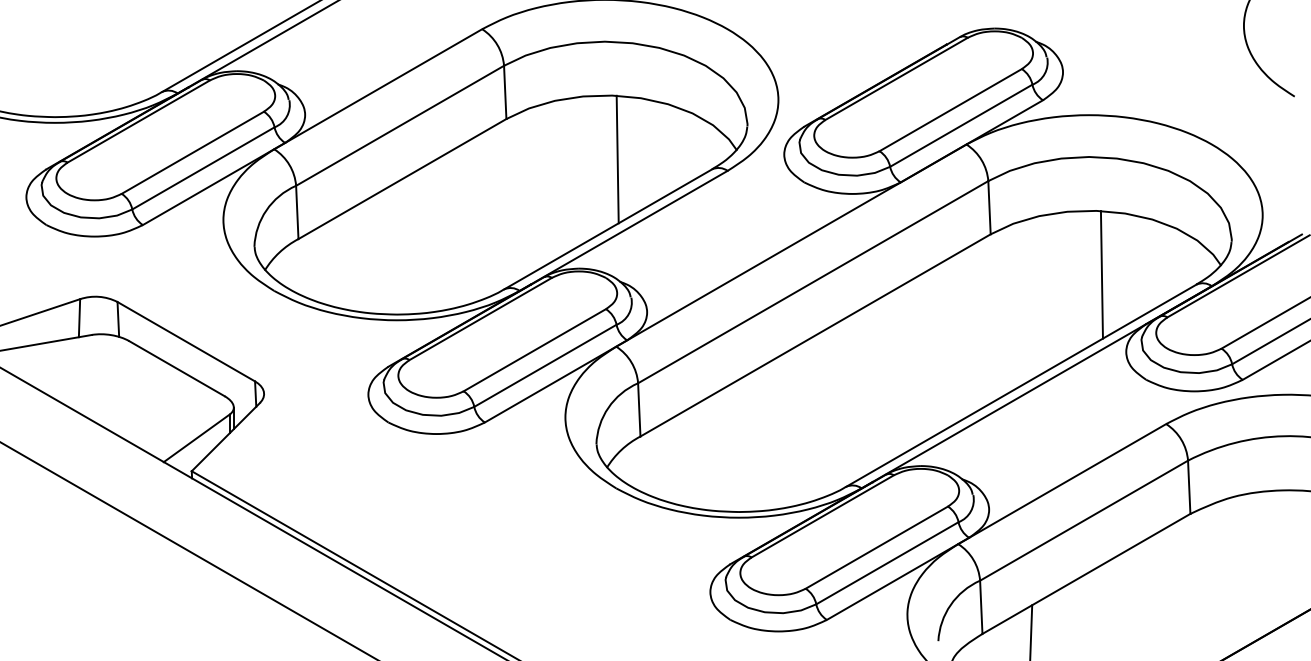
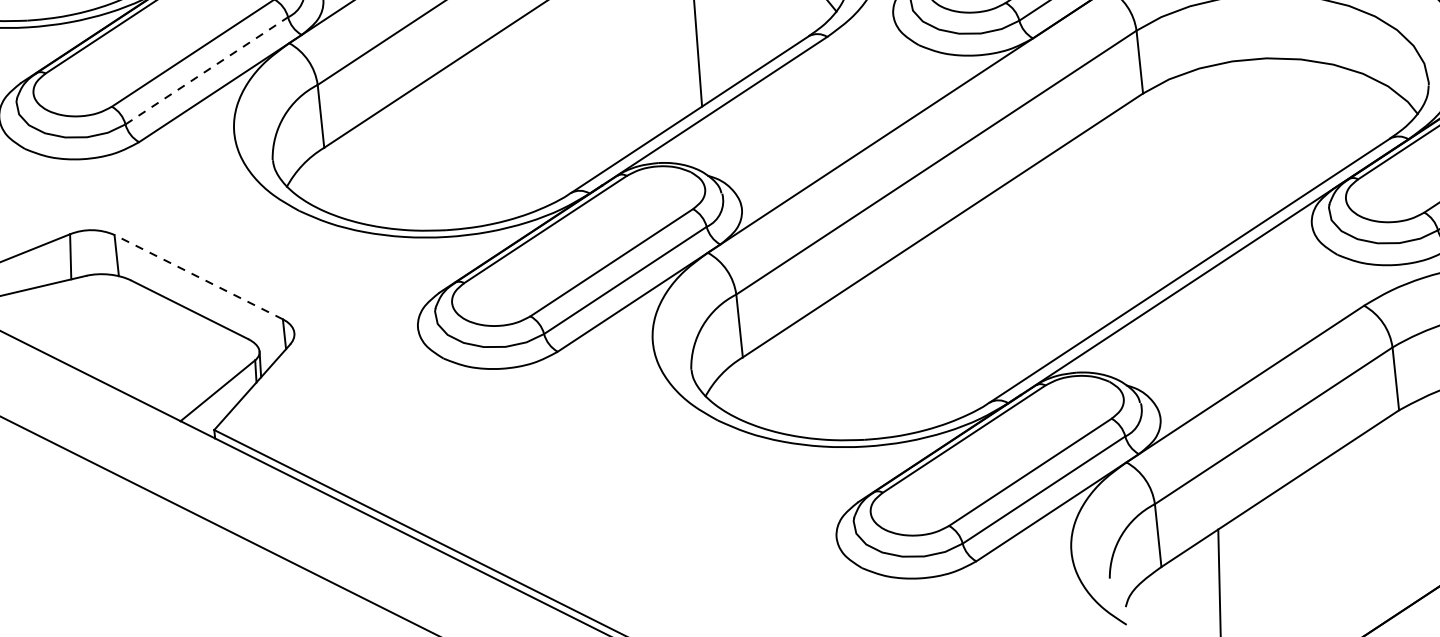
line: (203, 168) -> (206, 70), solid -> dashed
line: (1101, 274) -> (1277, 133), removed
line: (185, 341) -> (197, 276), solid -> dashed

